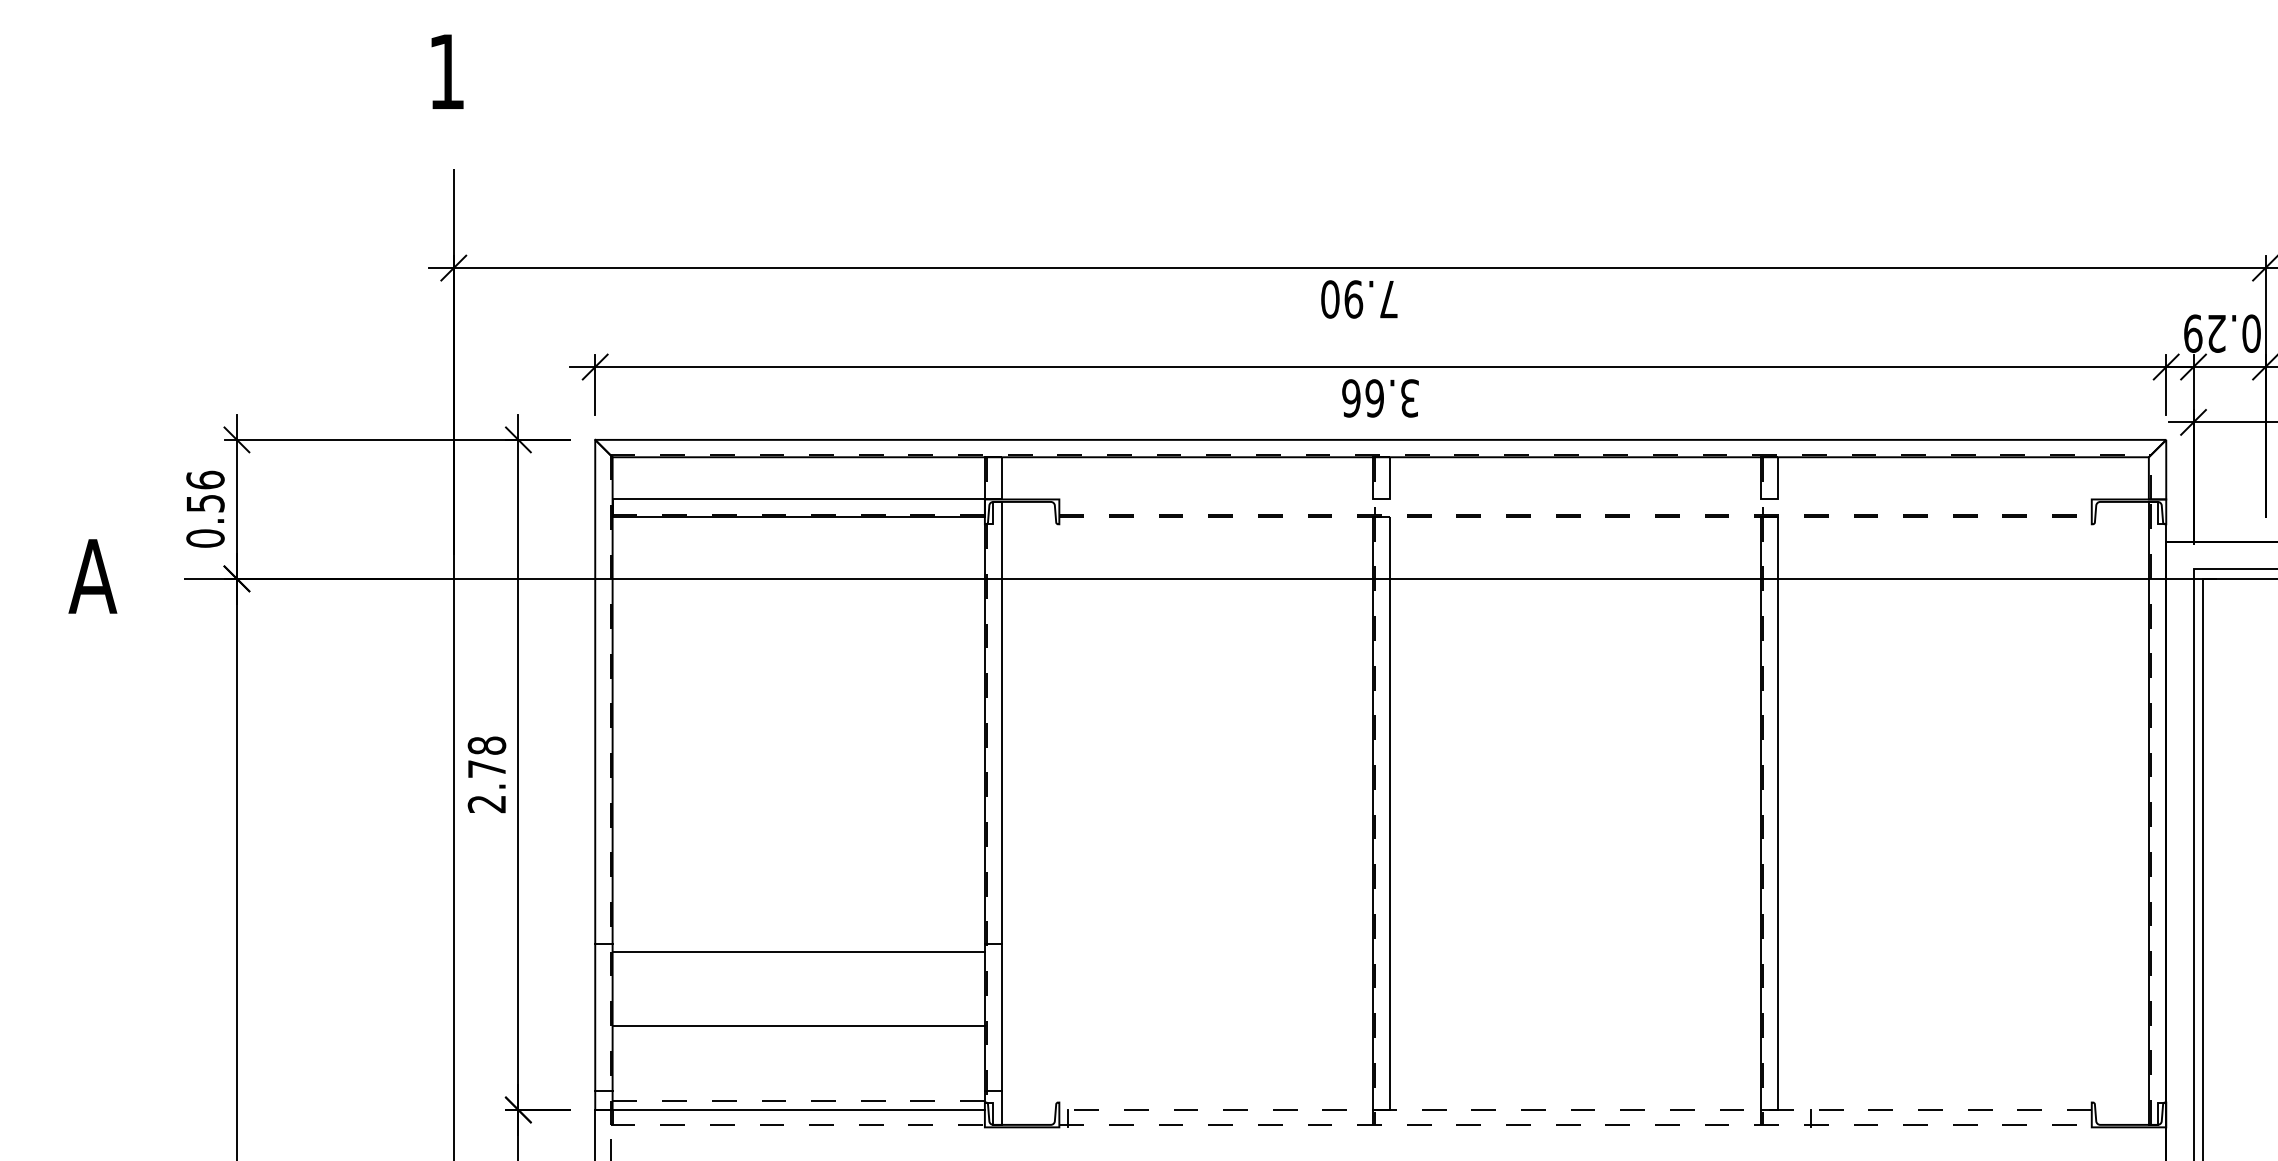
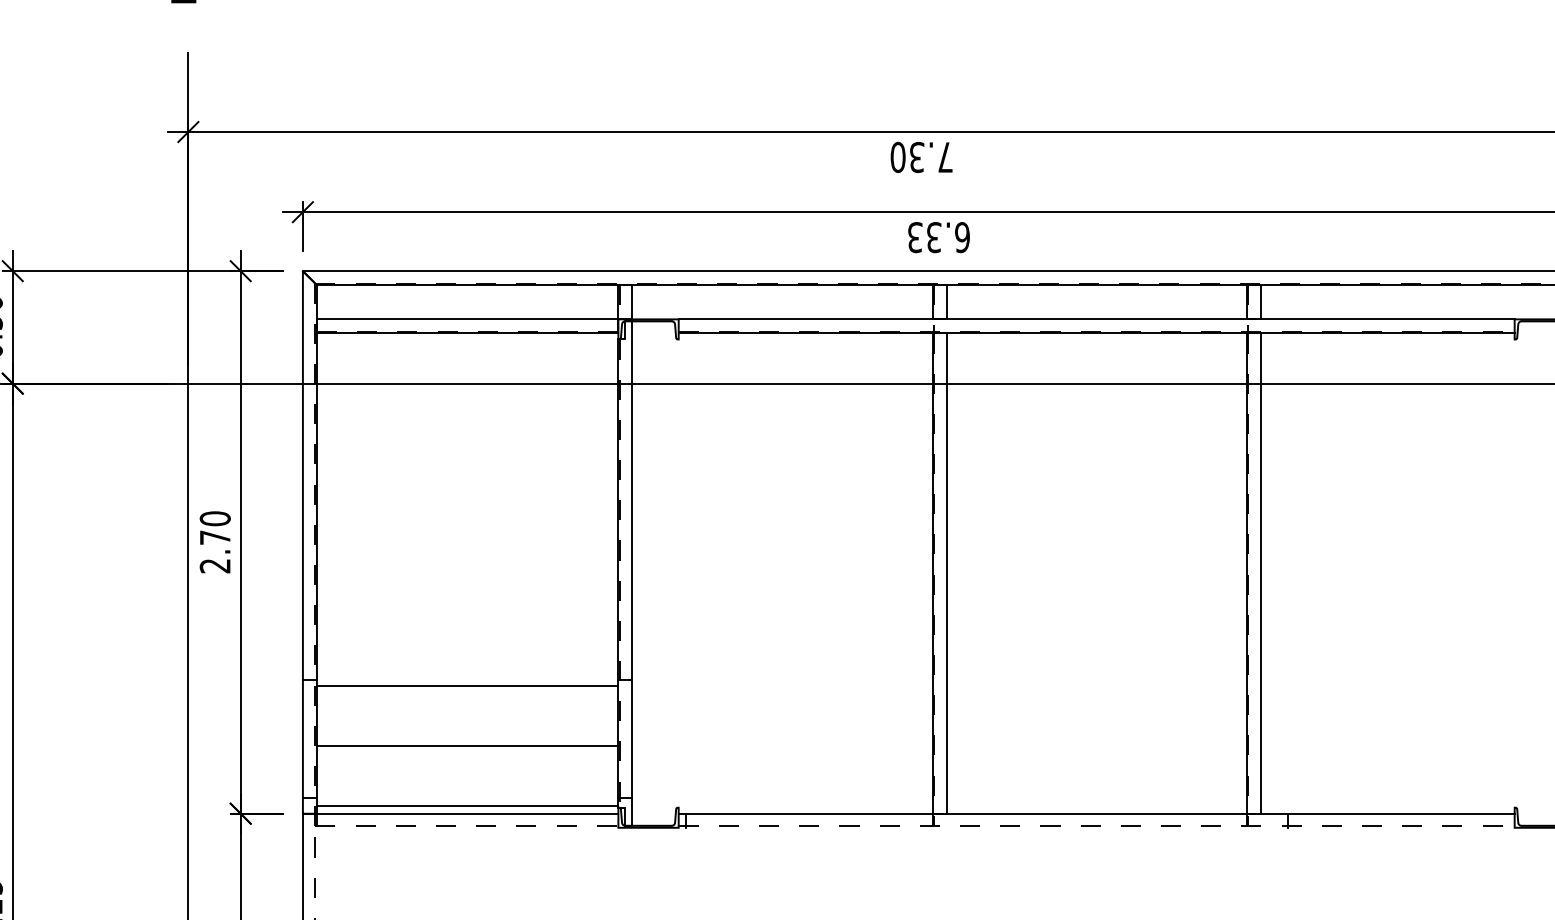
text: (1353, 299) -> (916, 157), 7.90 -> 7.30
text: (1380, 398) -> (938, 237), 3.66 -> 6.33
line: (1575, 499) -> (1096, 319), added
line: (1576, 516) -> (1097, 333), dashed -> solid
text: (487, 745) -> (215, 518), 2.78 -> 2.70
line: (798, 1100) -> (467, 806), dashed -> solid
line: (1575, 1109) -> (1096, 813), dashed -> solid

